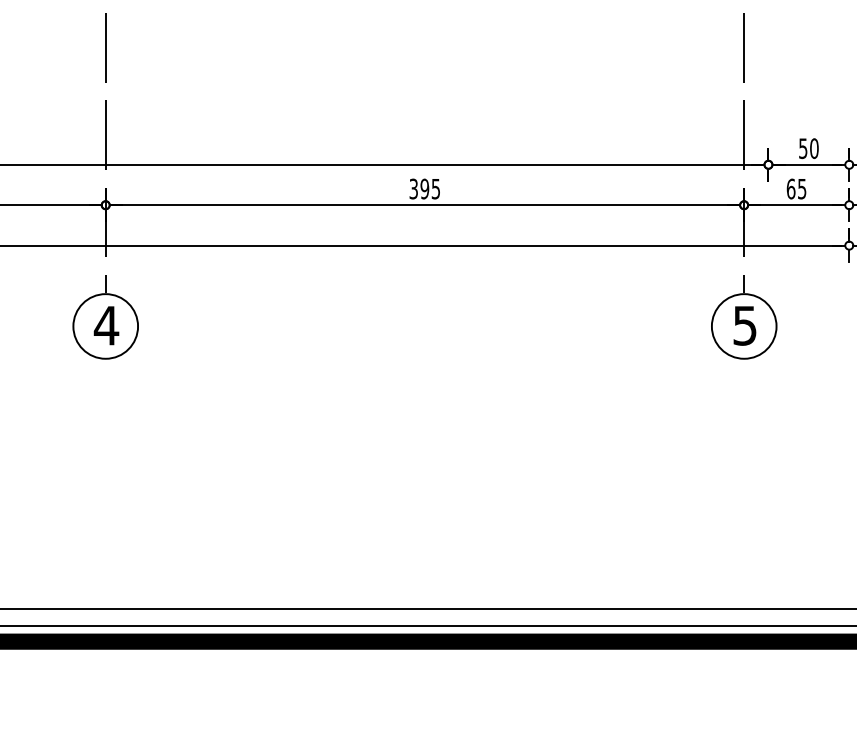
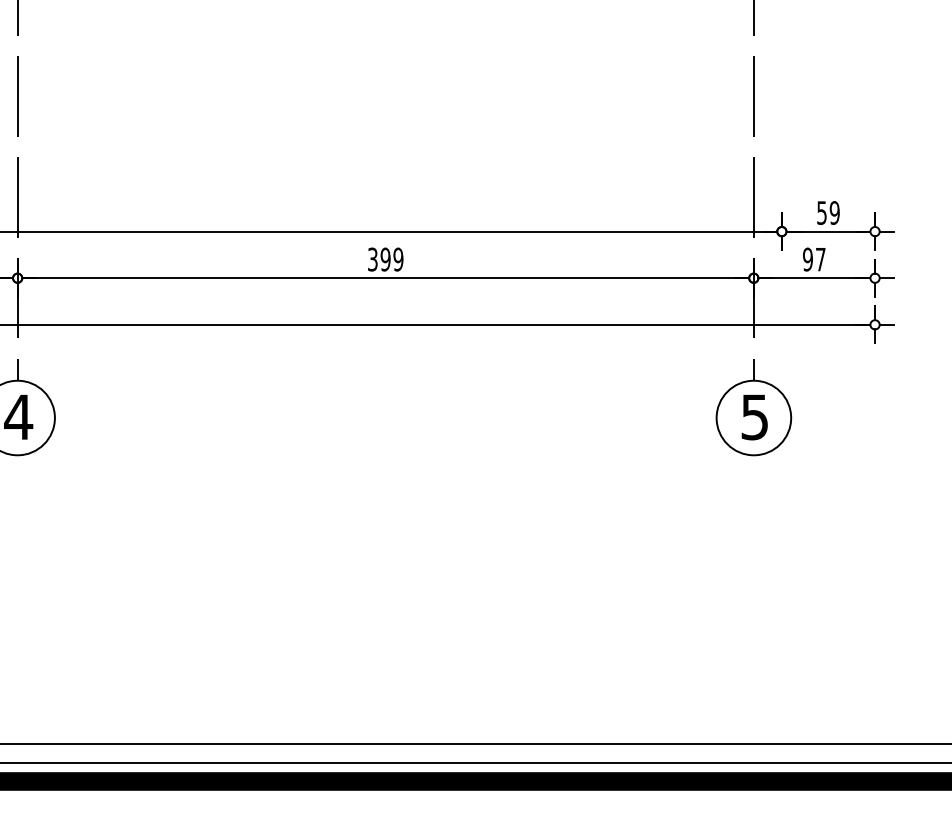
text: (814, 148) -> (834, 212), 50 -> 59
text: (435, 188) -> (397, 258), 395 -> 399
text: (796, 188) -> (814, 258), 65 -> 97

